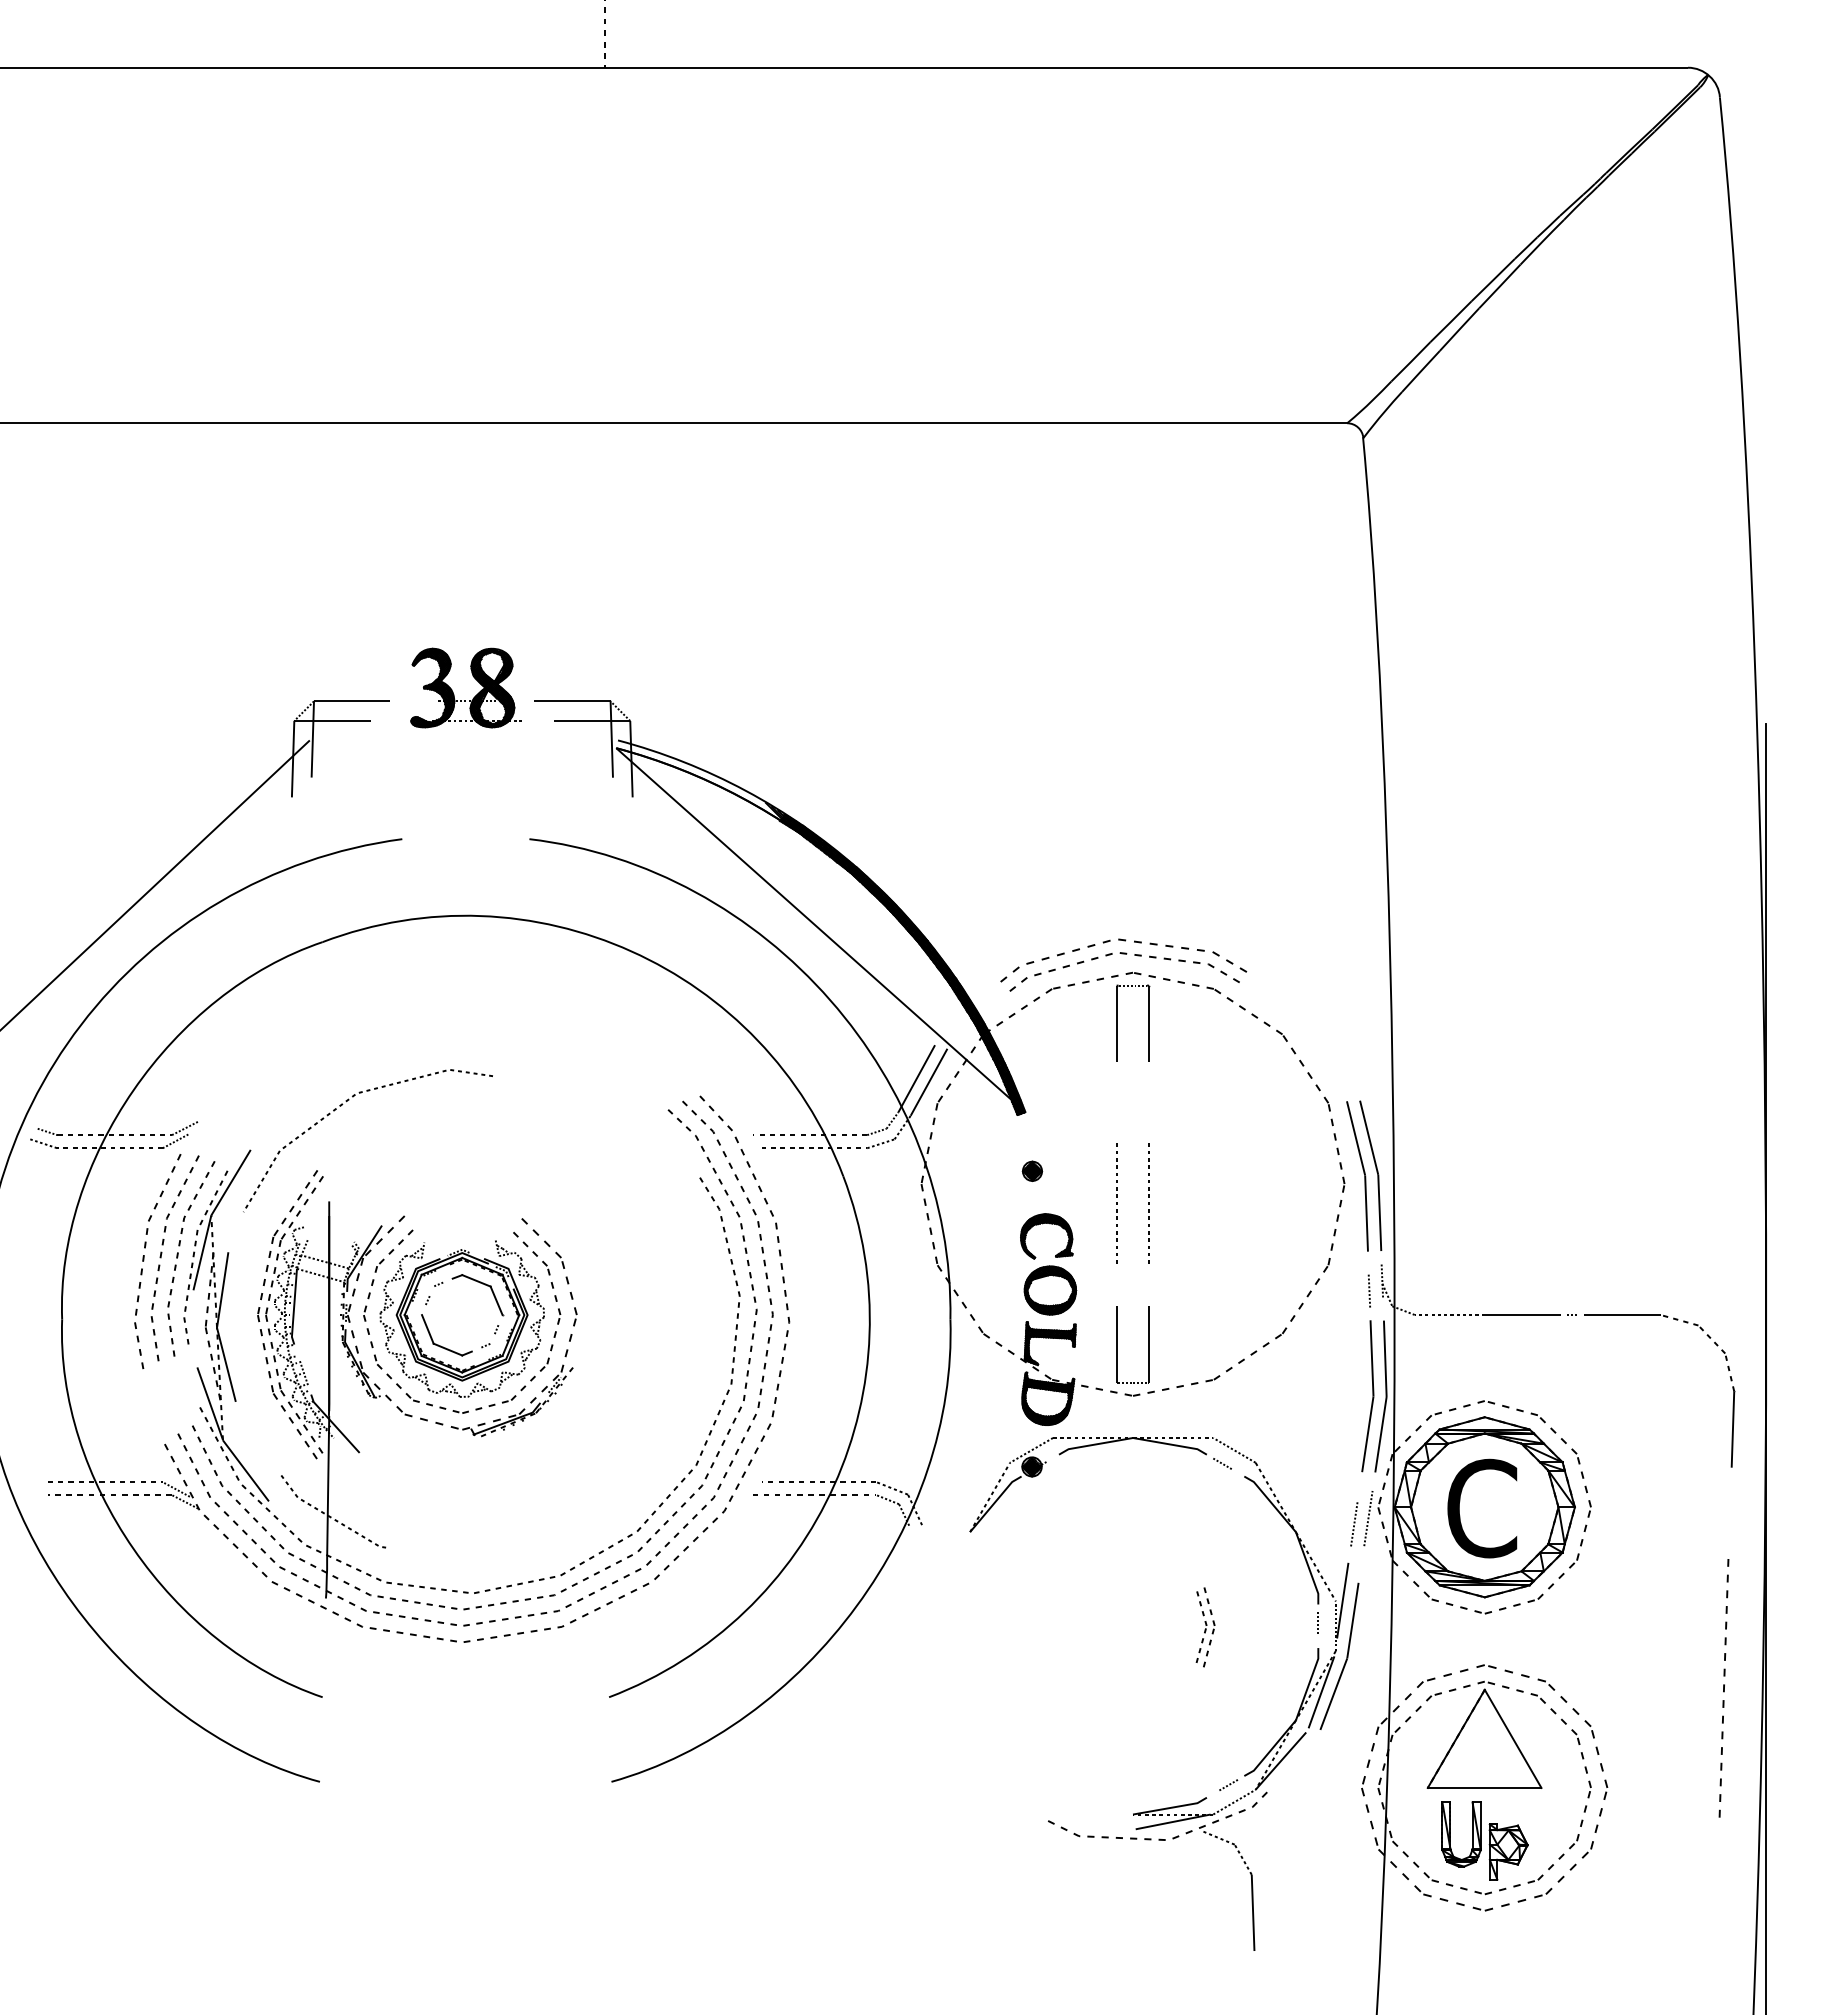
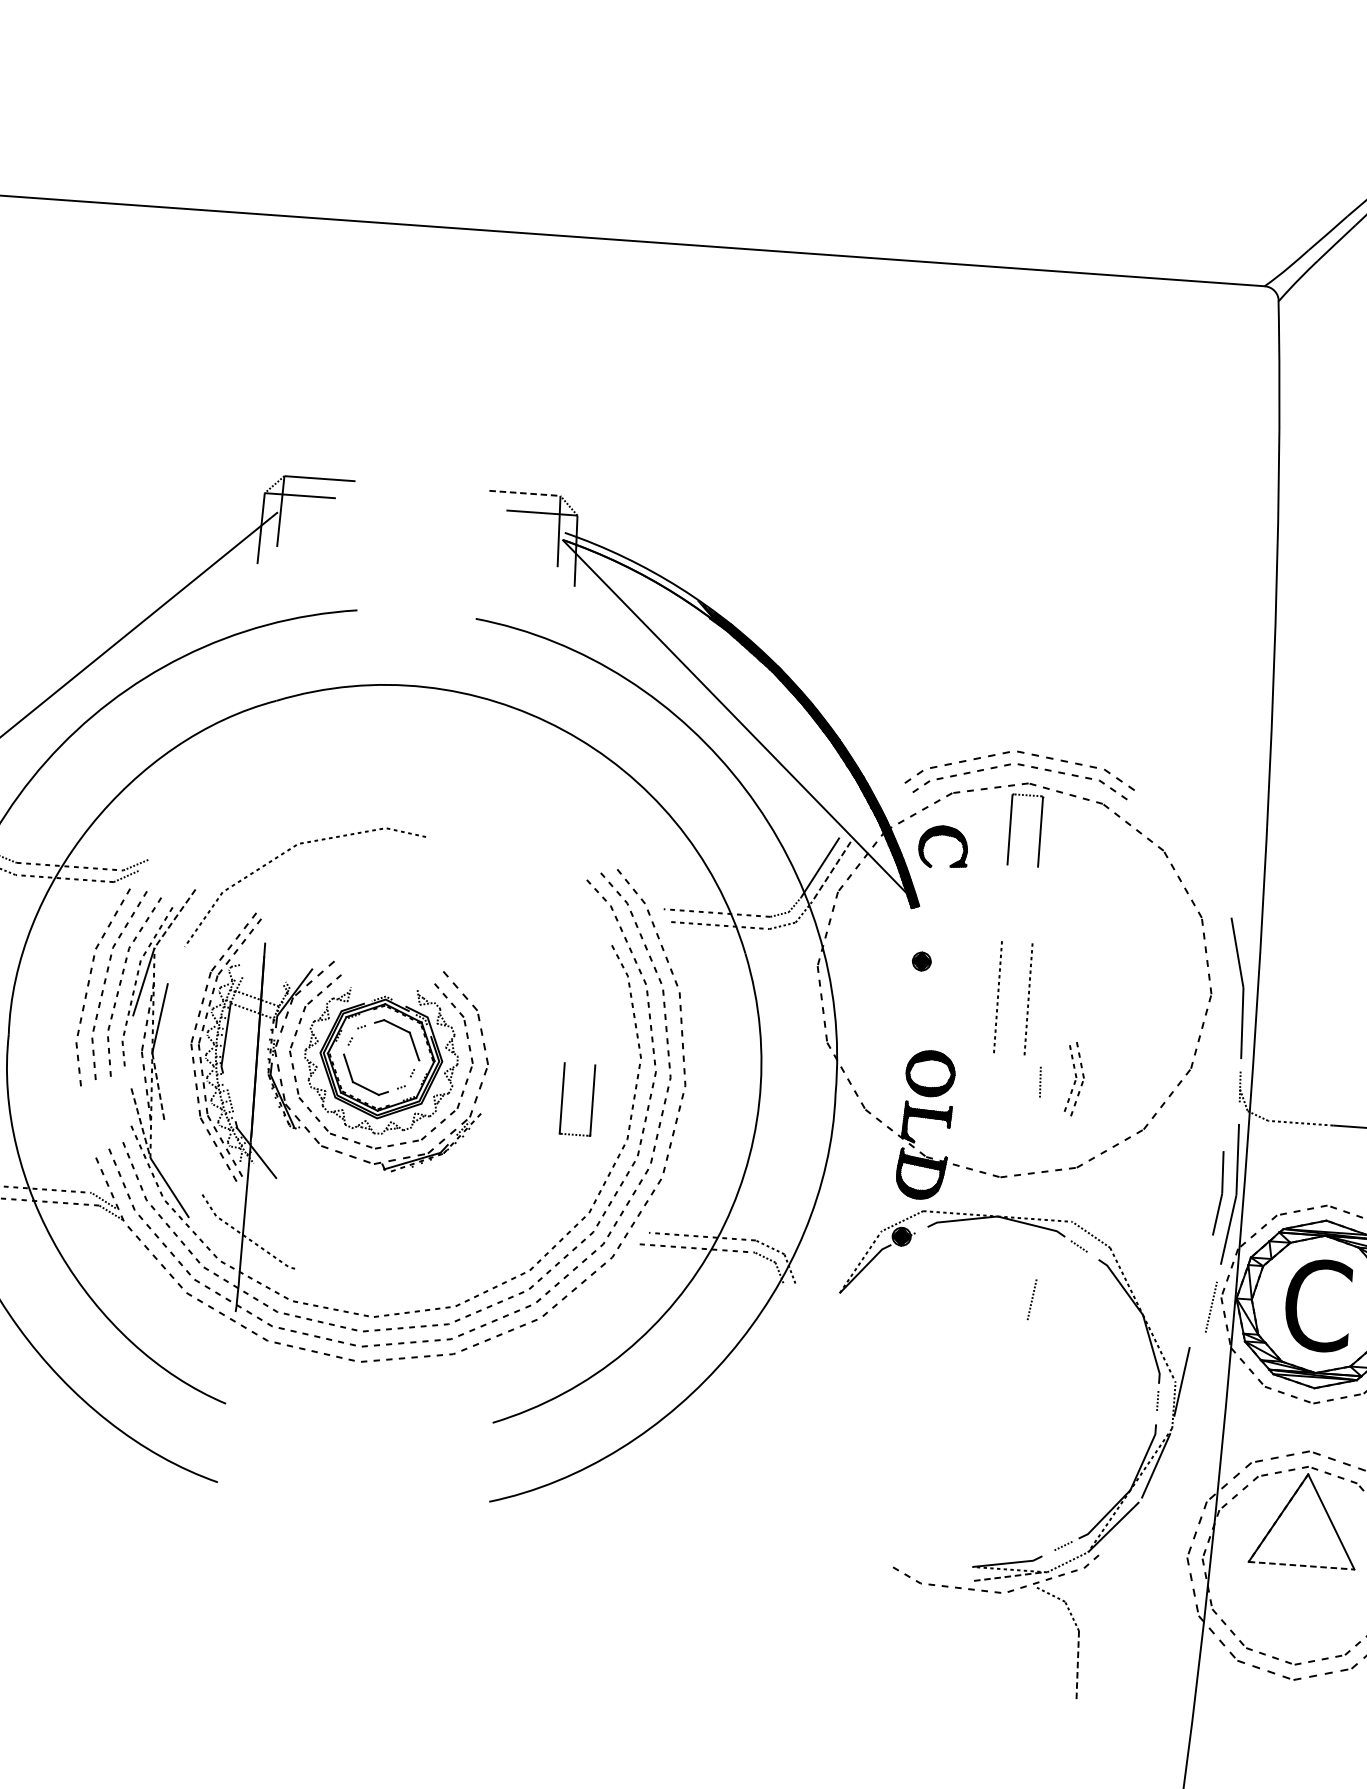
part: (453, 691) -> (414, 476), removed
line: (572, 701) -> (525, 493), solid -> dashed
line: (928, 1082) -> (830, 871), solid -> dashed
part: (1363, 1173) -> (1229, 985), removed
line: (230, 1183) -> (174, 919), solid -> dashed
part: (1049, 1224) -> (946, 836), moved
line: (1368, 1290) -> (1039, 1081), moved
part: (1117, 1344) -> (563, 1097), moved
line: (226, 1365) -> (158, 1088), solid -> dashed
part: (1367, 1396) -> (1218, 1193), size x0.6
line: (210, 1403) -> (141, 1122), solid -> dashed
line: (1354, 1523) -> (1032, 1298), moved
part: (1205, 1627) -> (1075, 1079), moved
part: (1346, 1655) -> (1181, 1433), removed
line: (1484, 1787) -> (1301, 1565), solid -> dashed
line: (1173, 1821) -> (1009, 1576), solid -> dashed
part: (1484, 1840) -> (1297, 1614), removed
line: (1253, 1913) -> (1078, 1667), solid -> dashed

